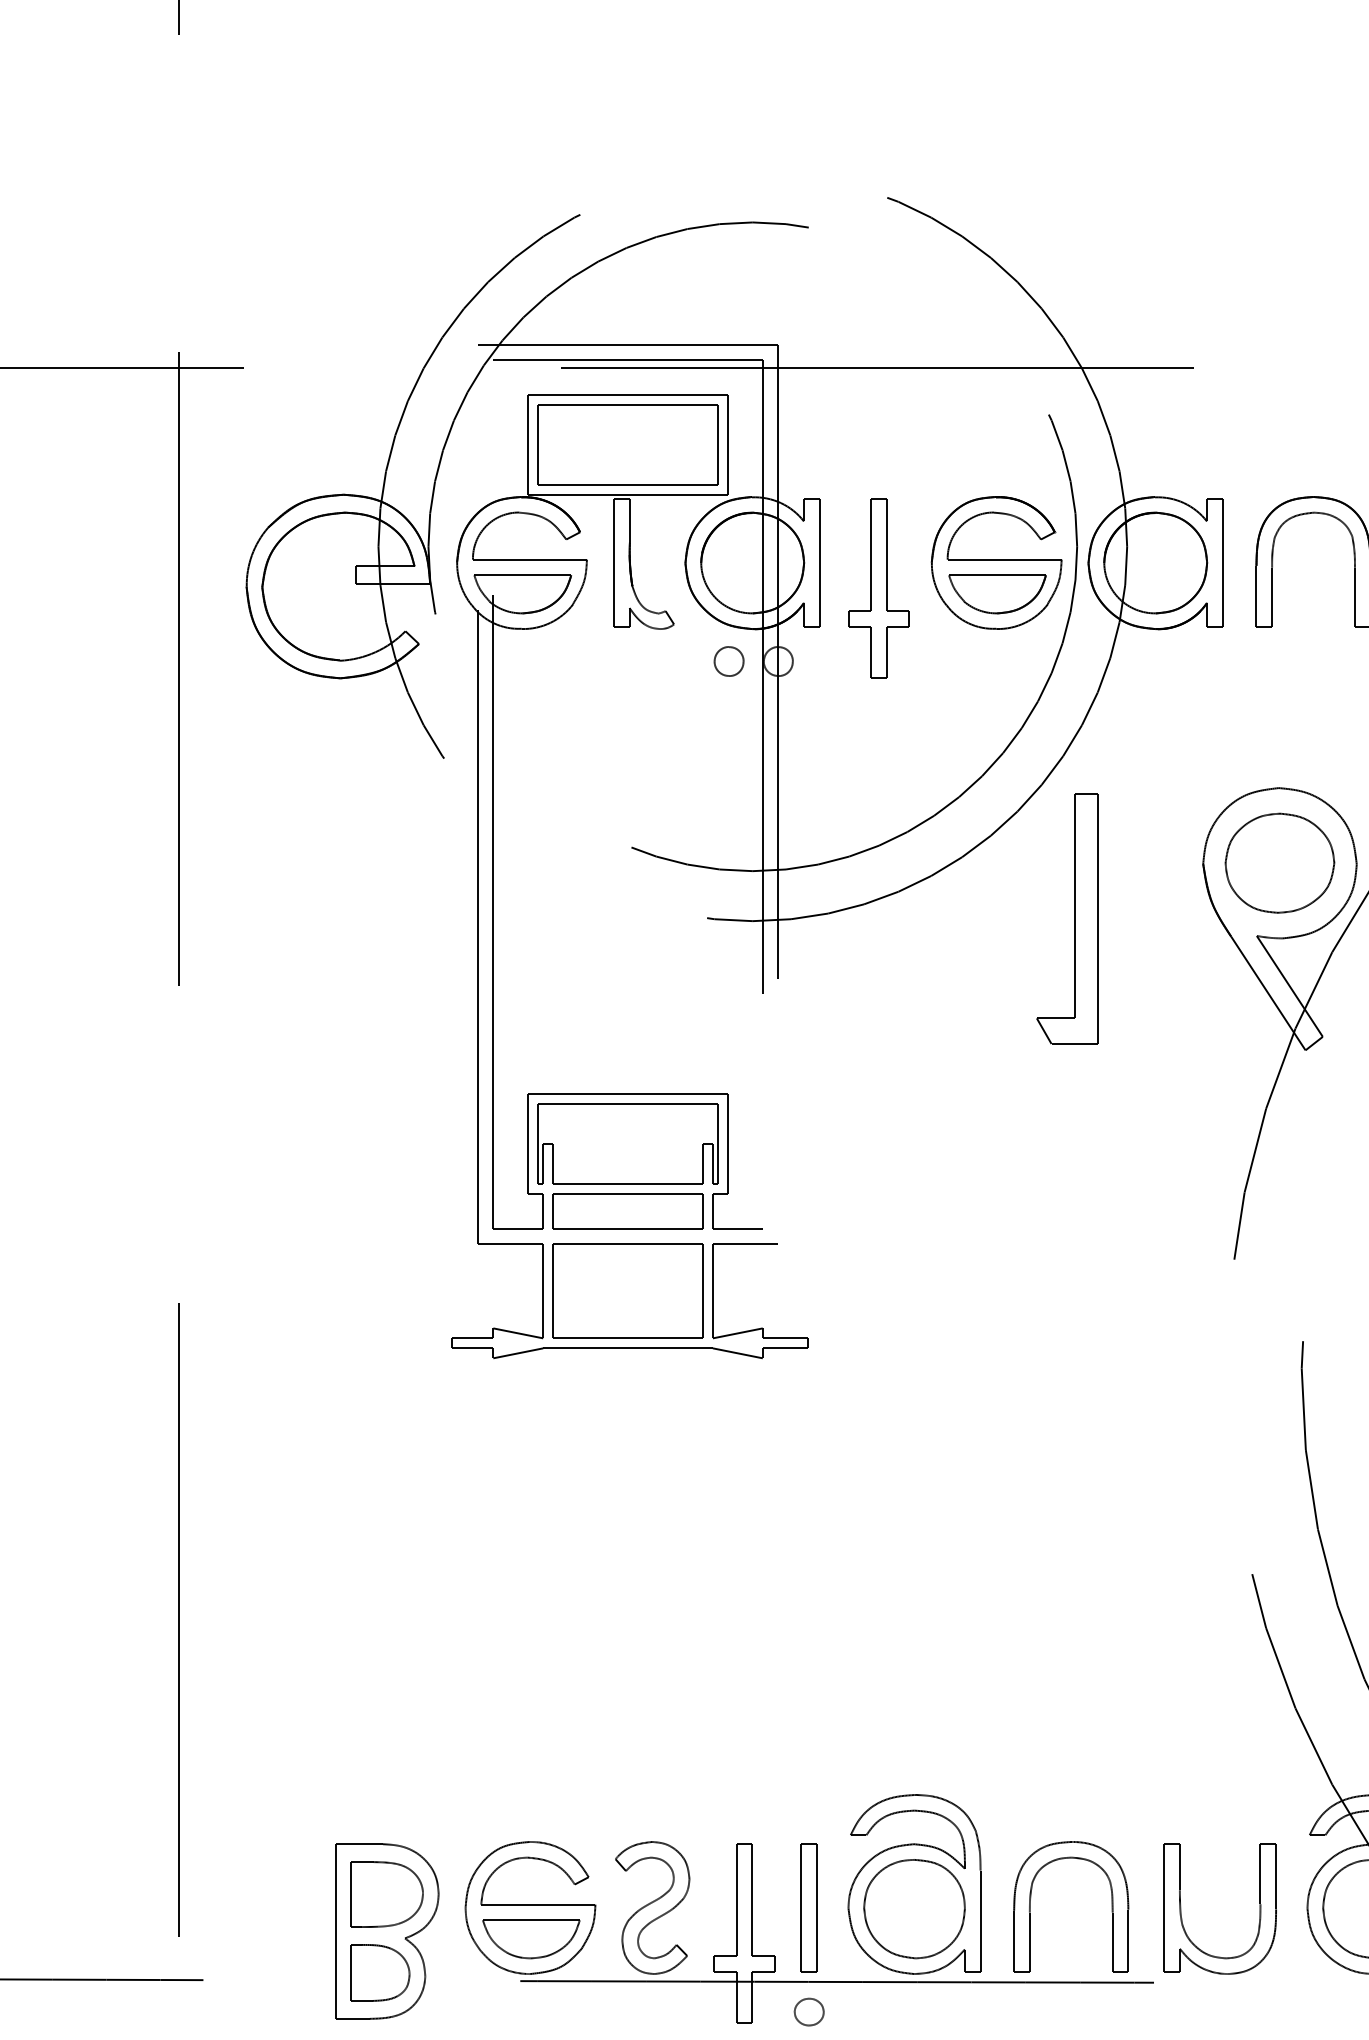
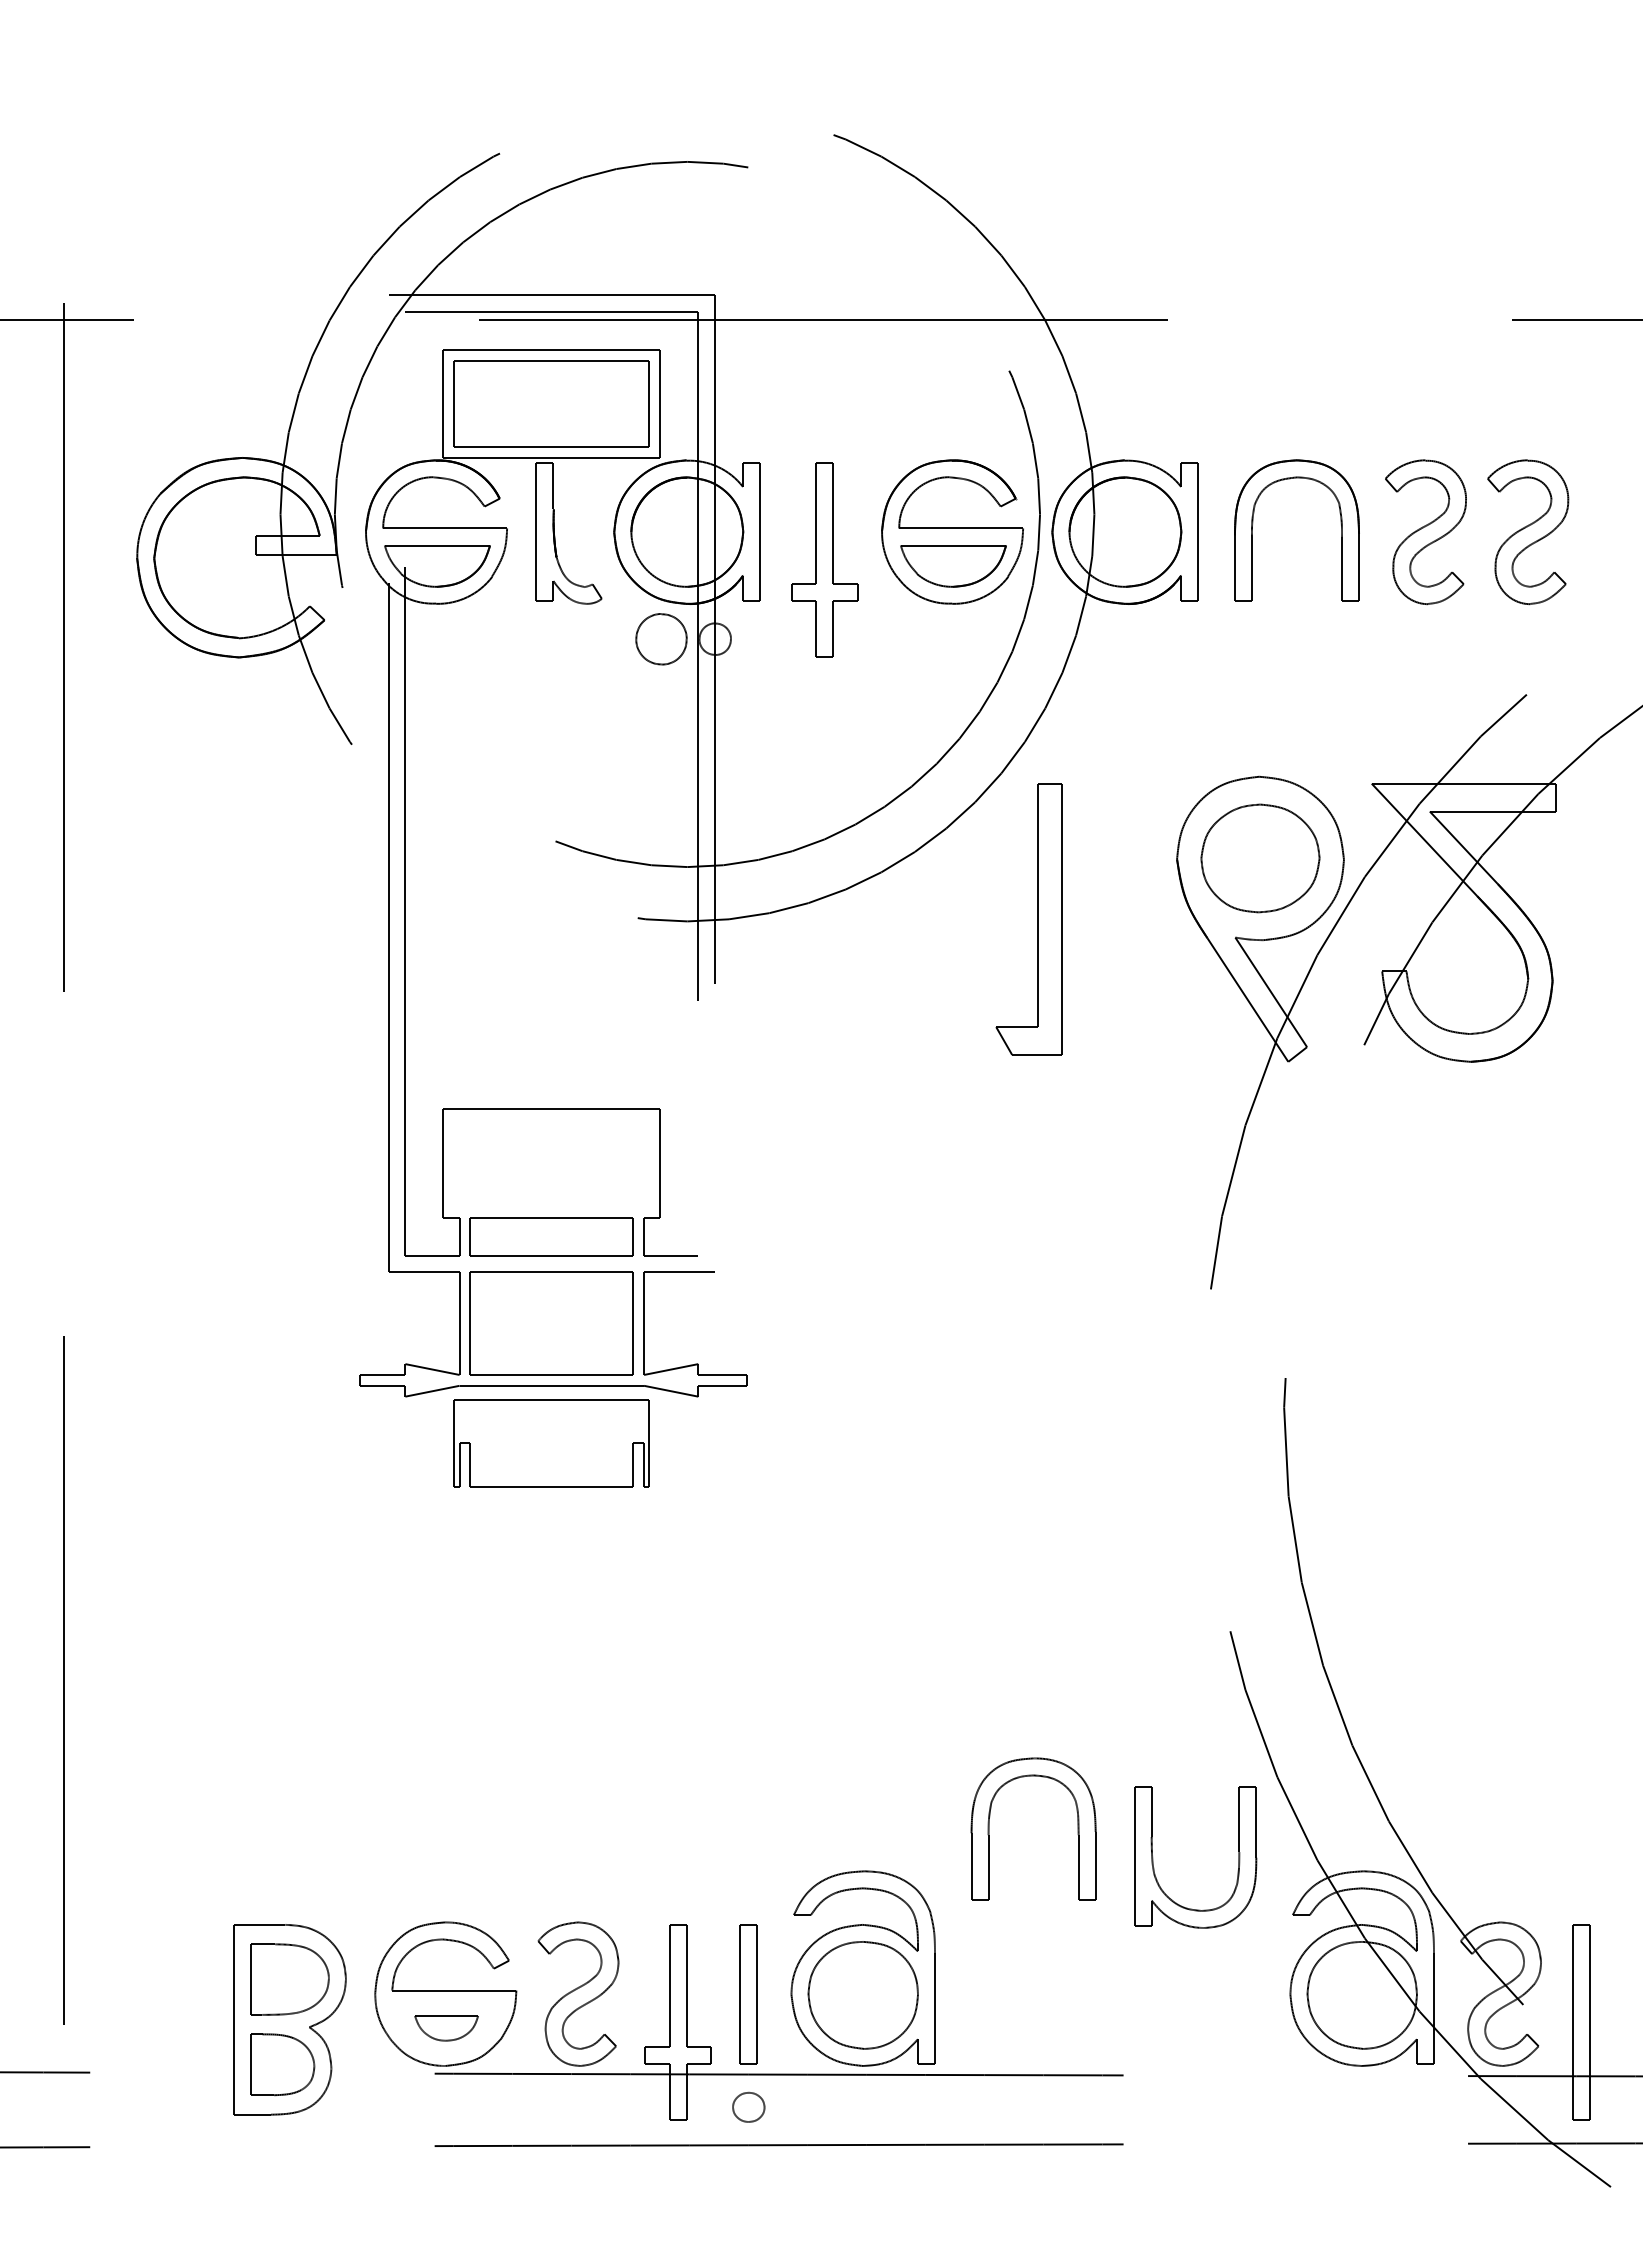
part: (728, 660) -> (661, 638), size x1.6
part: (627, 1143) -> (551, 1443), moved
part: (1030, 1906) -> (989, 1828), moved
part: (1181, 1909) -> (1153, 1857), moved
part: (531, 1939) -> (446, 2028), size x0.6

